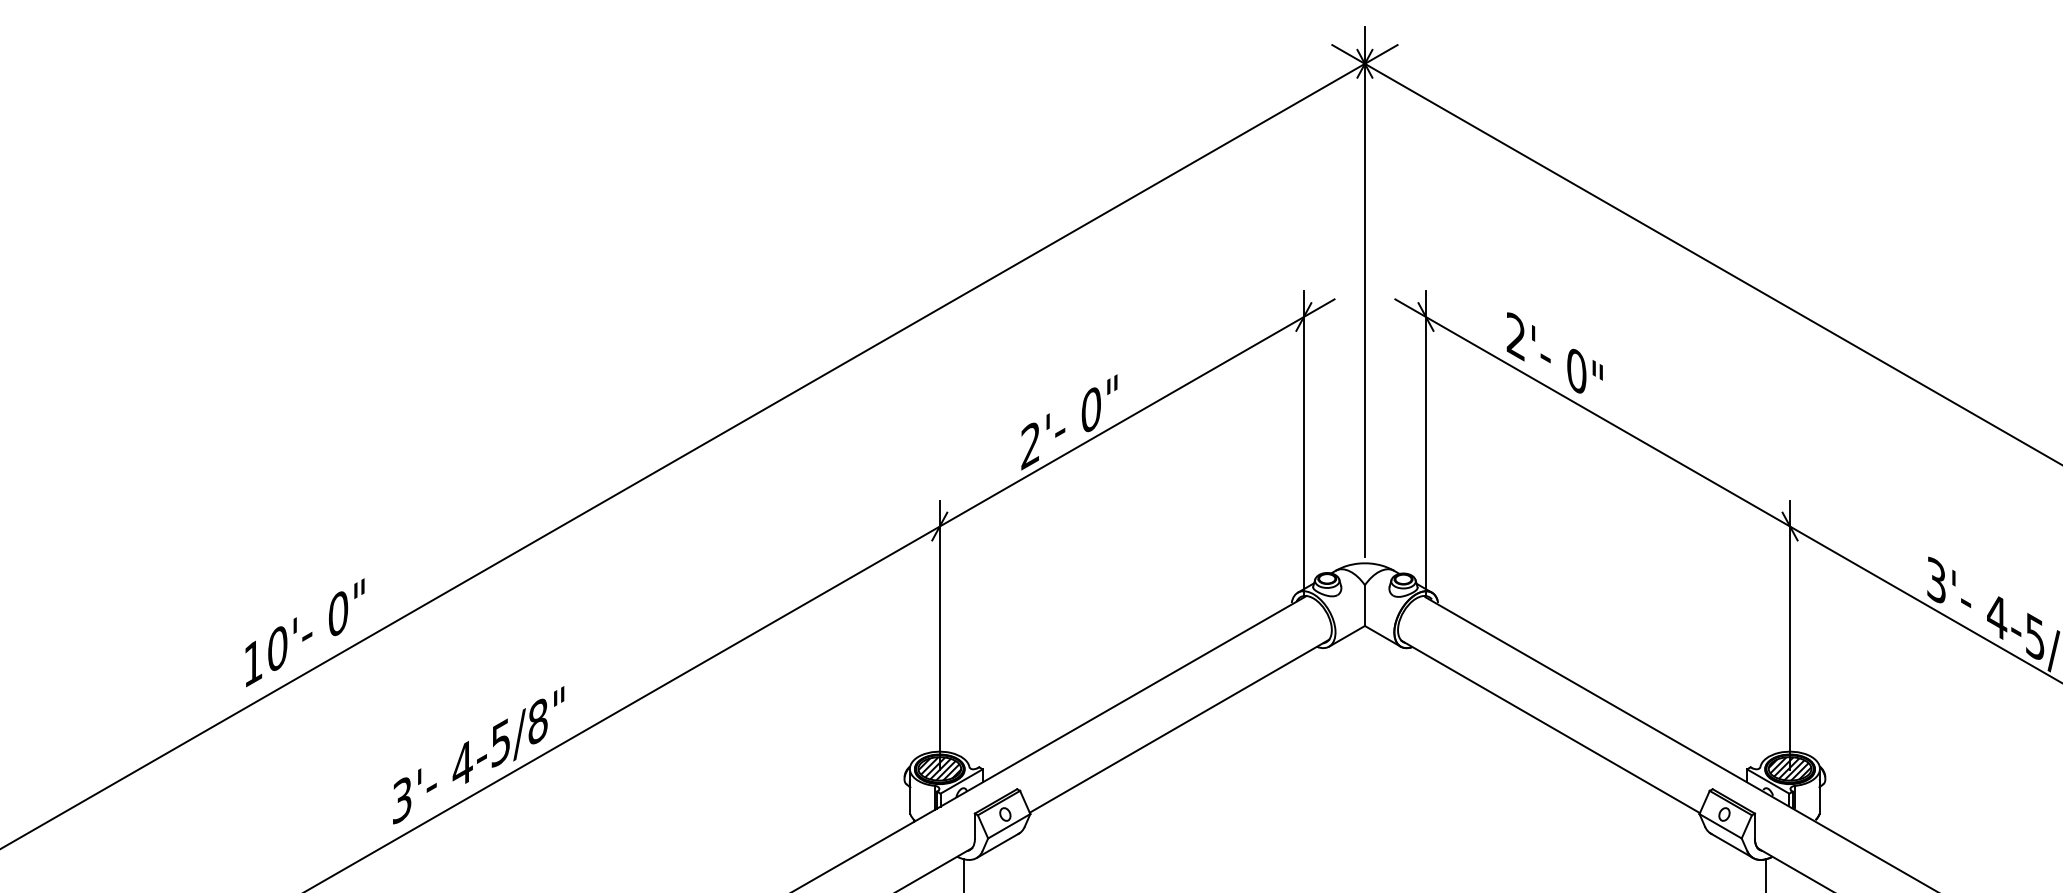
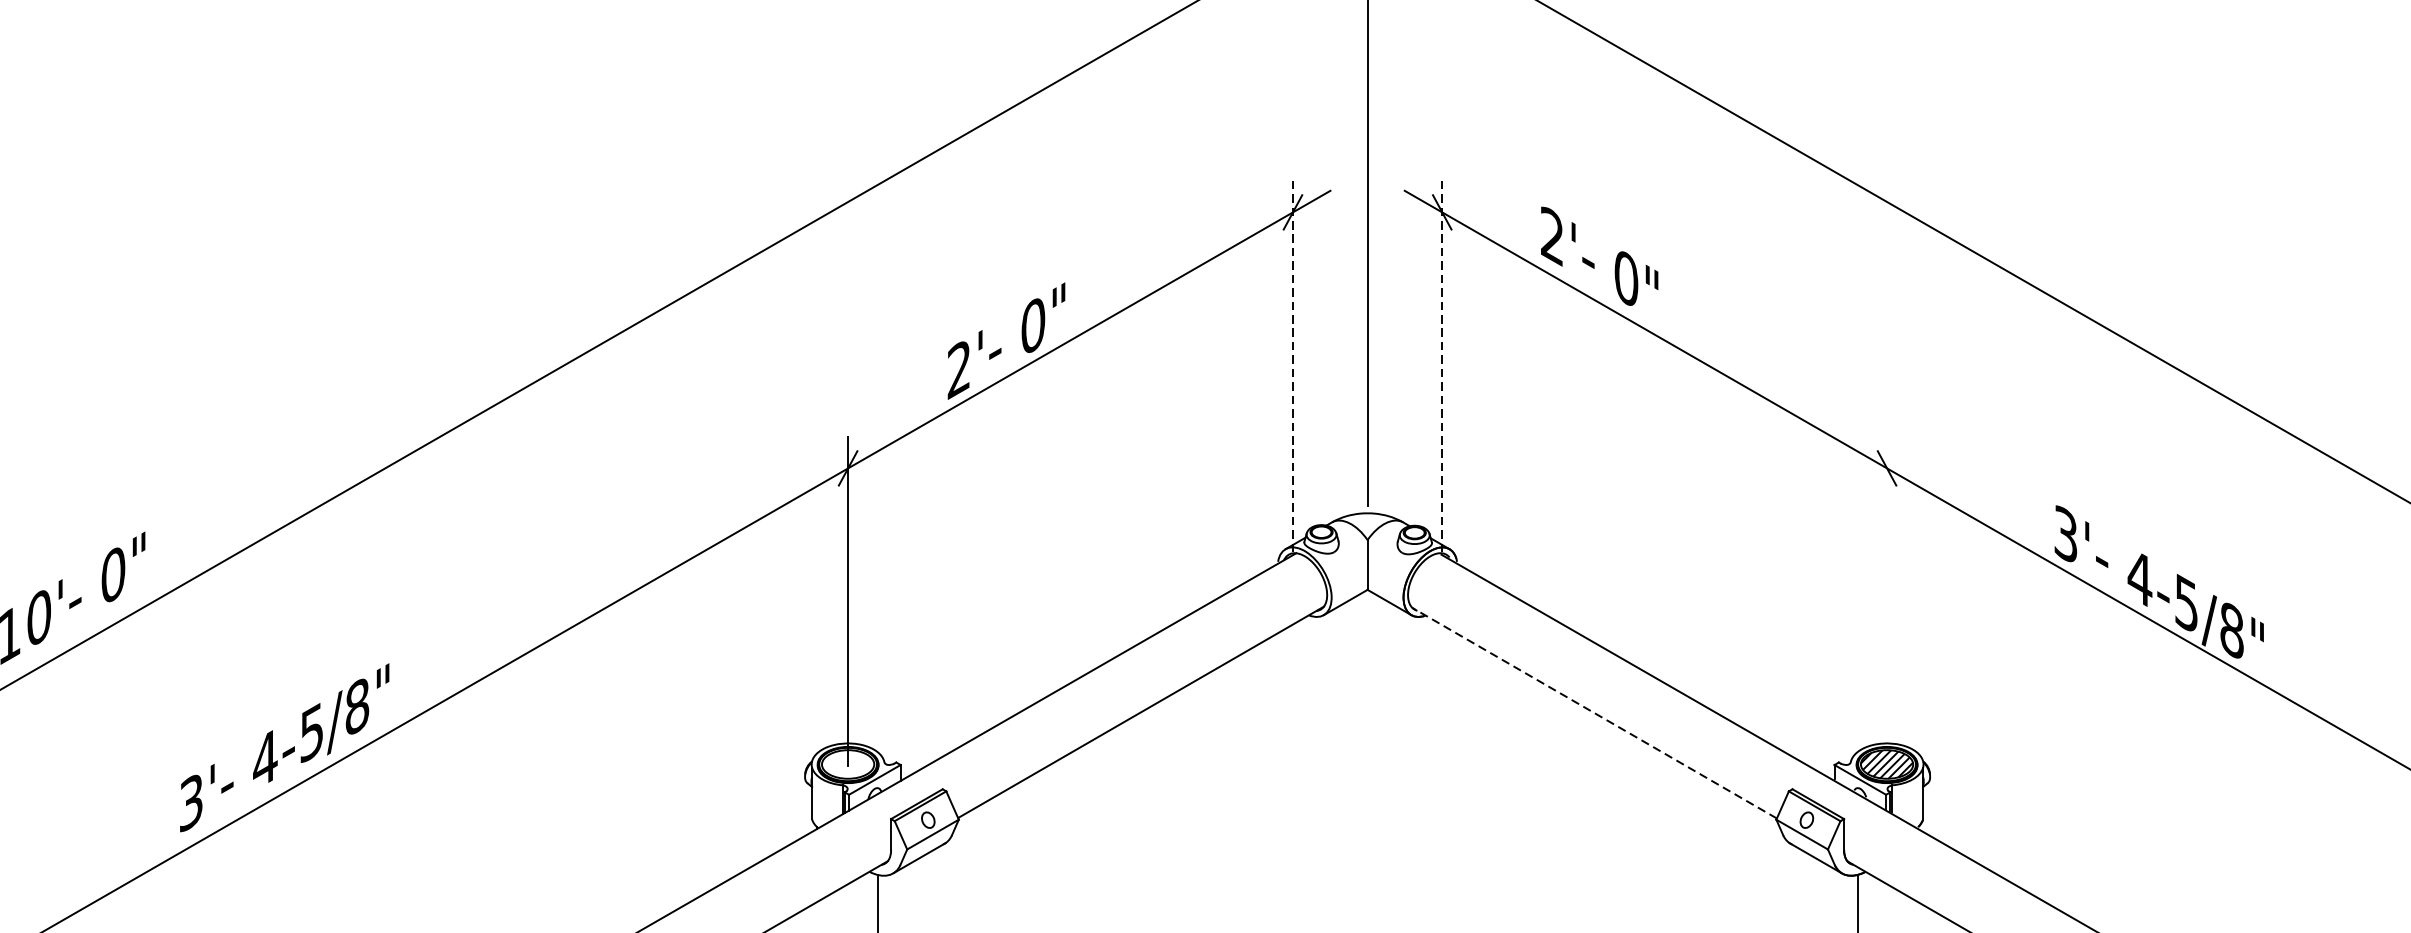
line: (1303, 443) -> (1292, 366), solid -> dashed
line: (1426, 443) -> (1442, 366), solid -> dashed
line: (1790, 634) -> (1887, 600), removed
line: (1550, 726) -> (1594, 712), solid -> dashed
hatch: (939, 768) -> (847, 763), removed

